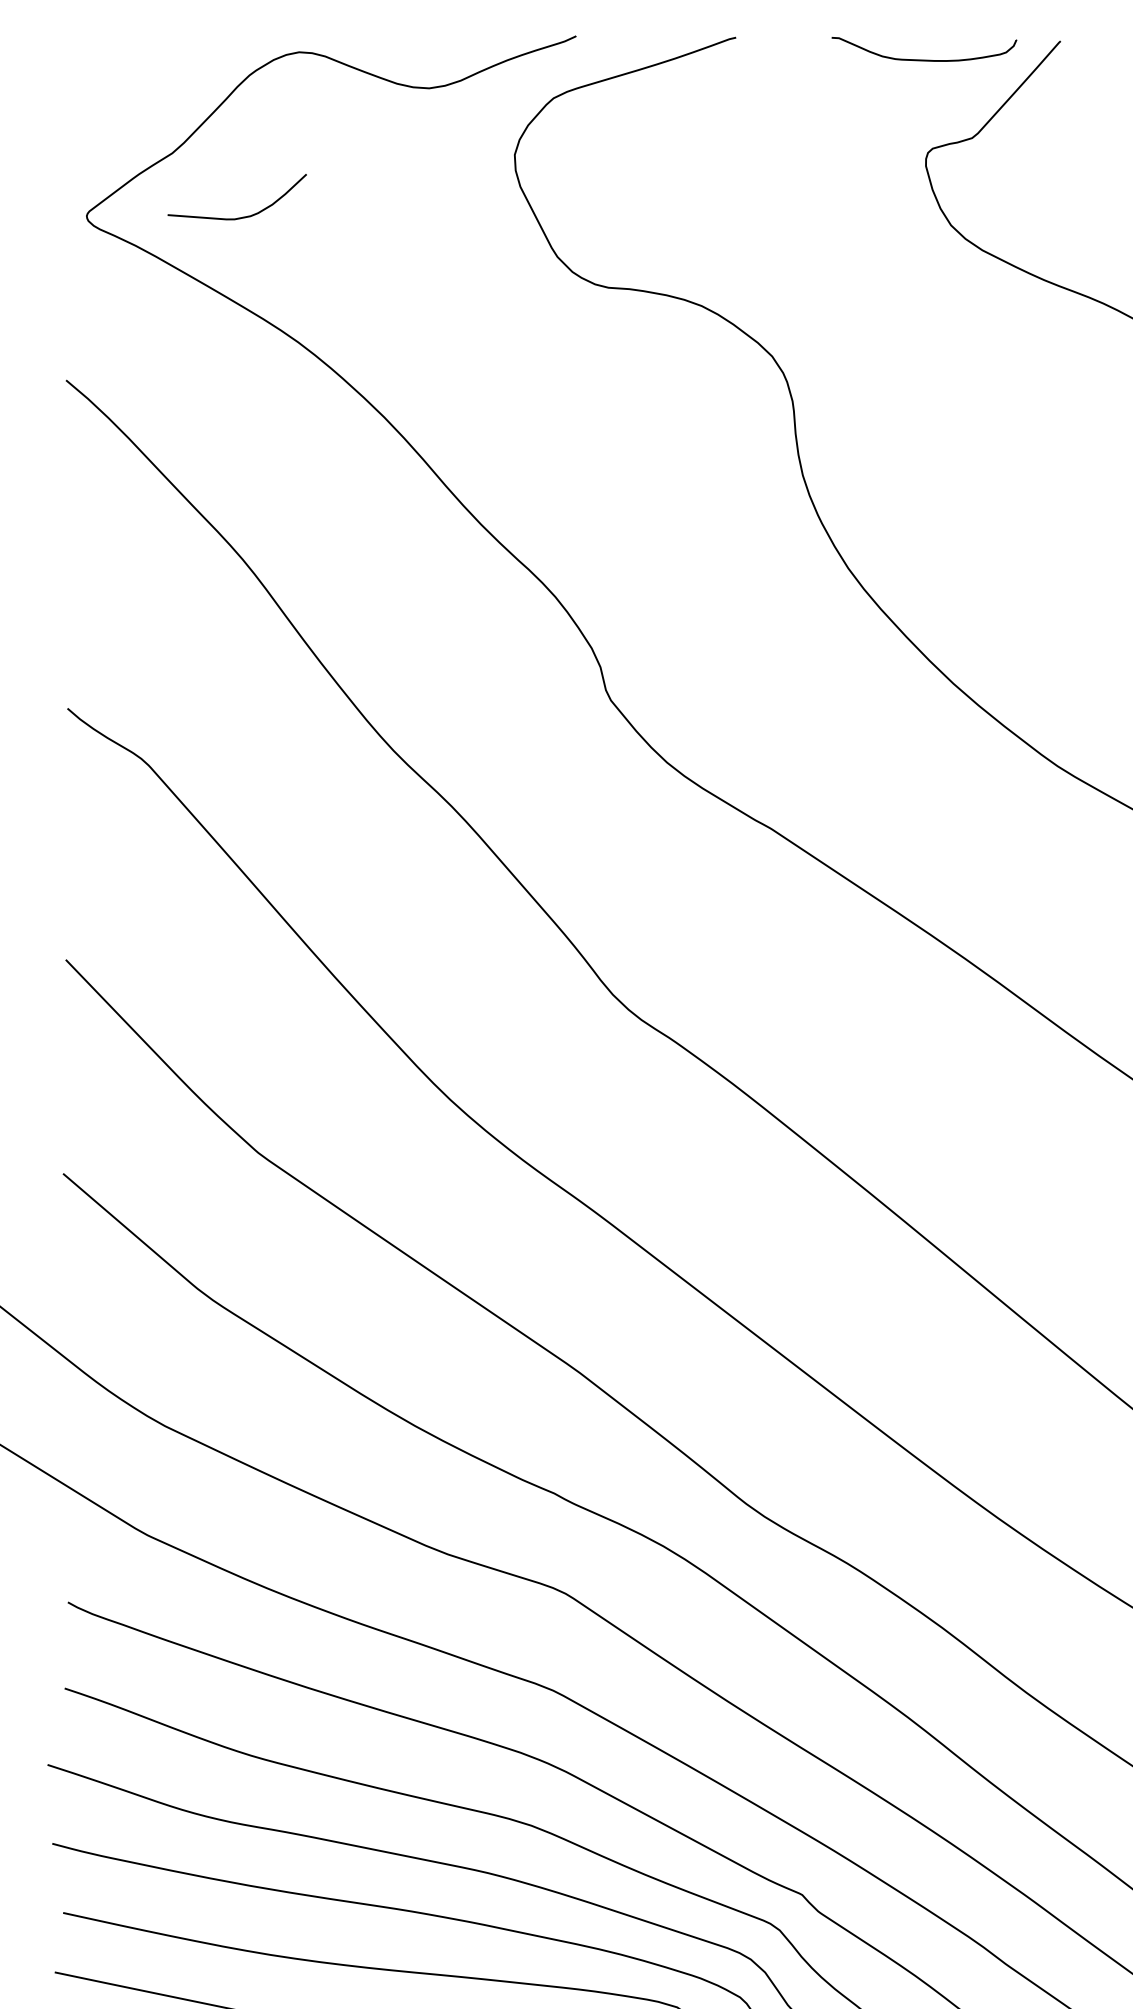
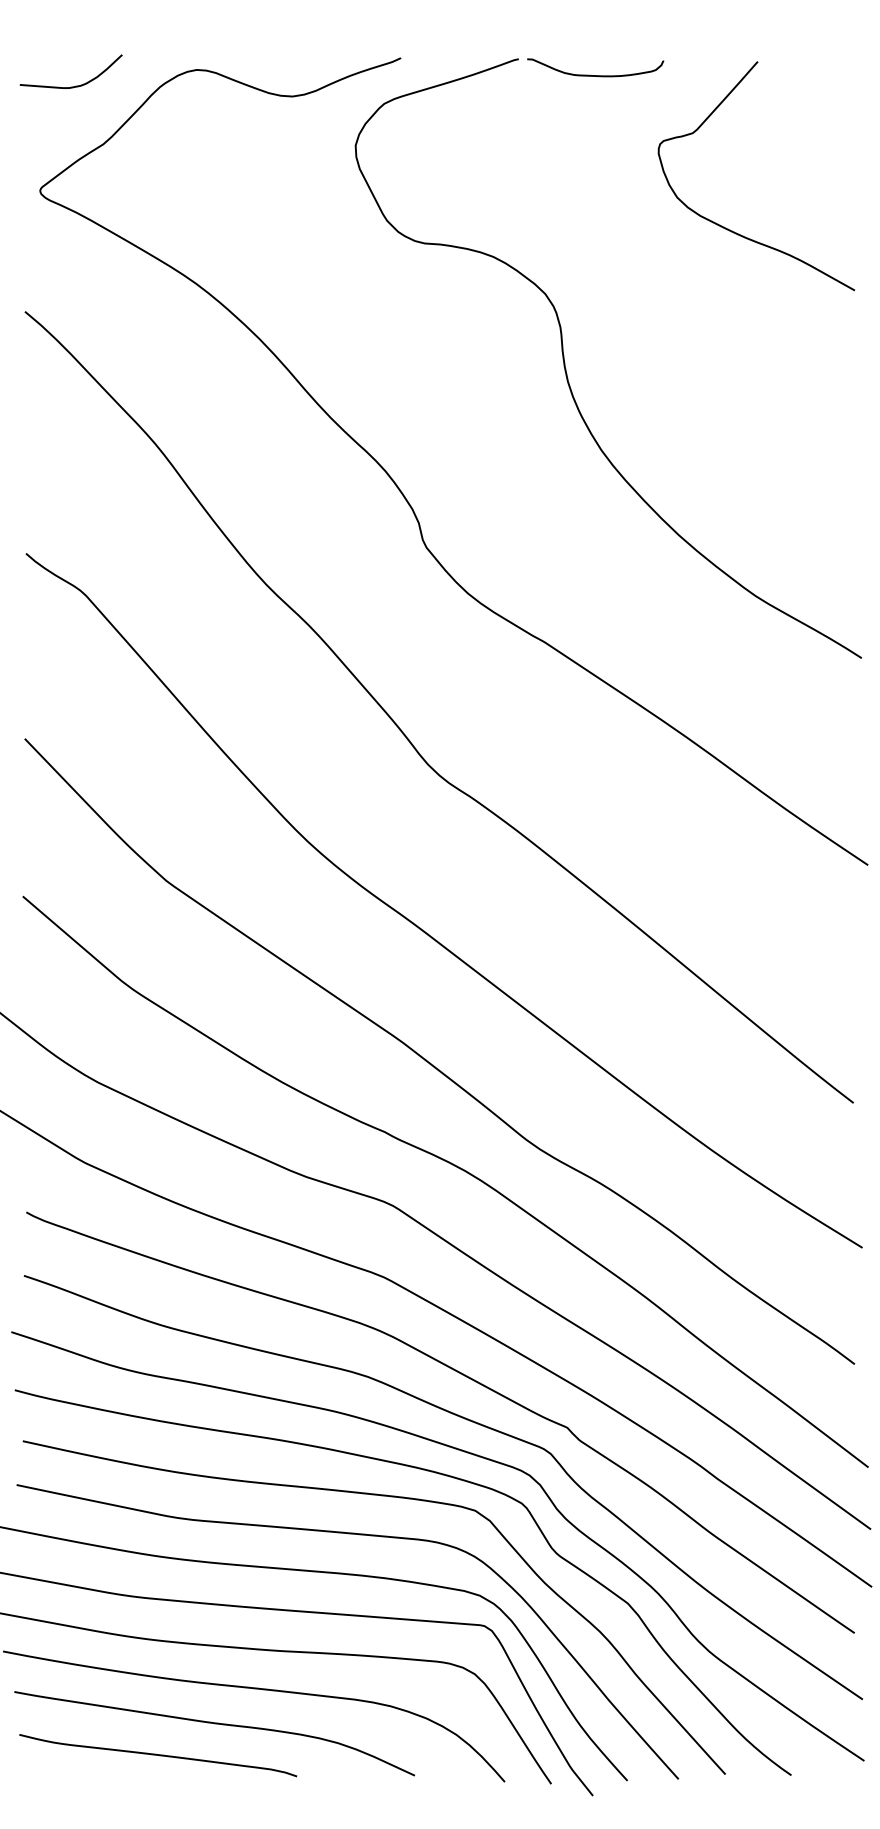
curve: (924, 59) -> (595, 75), moved
curve: (243, 215) -> (75, 85), moved

